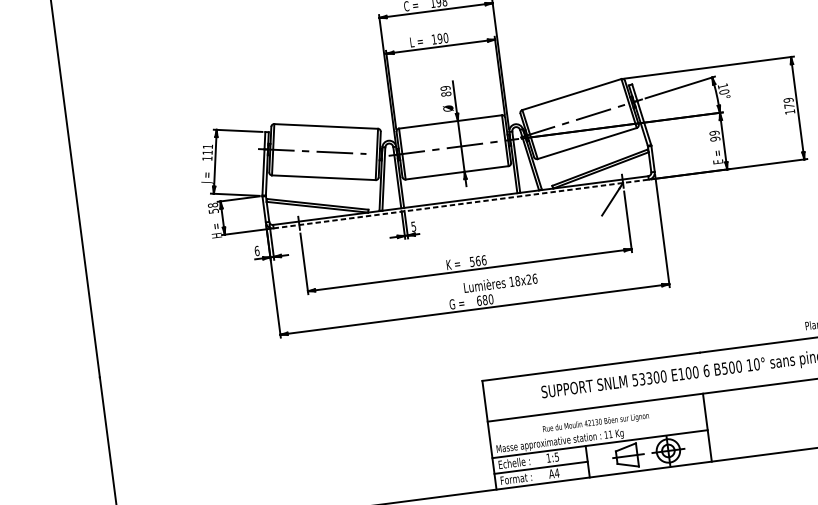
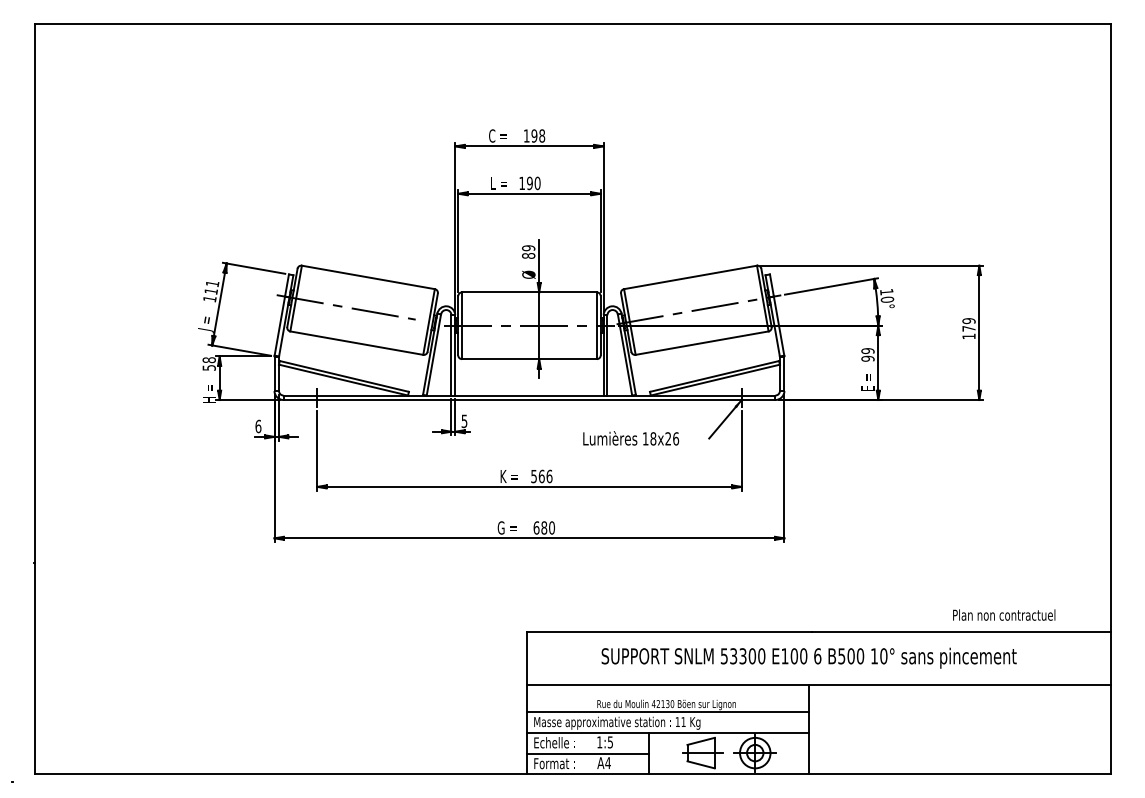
line: (461, 204) -> (529, 400), dashed -> solid
text: (500, 282) -> (631, 438), moved
line: (598, 428) -> (668, 712), added

